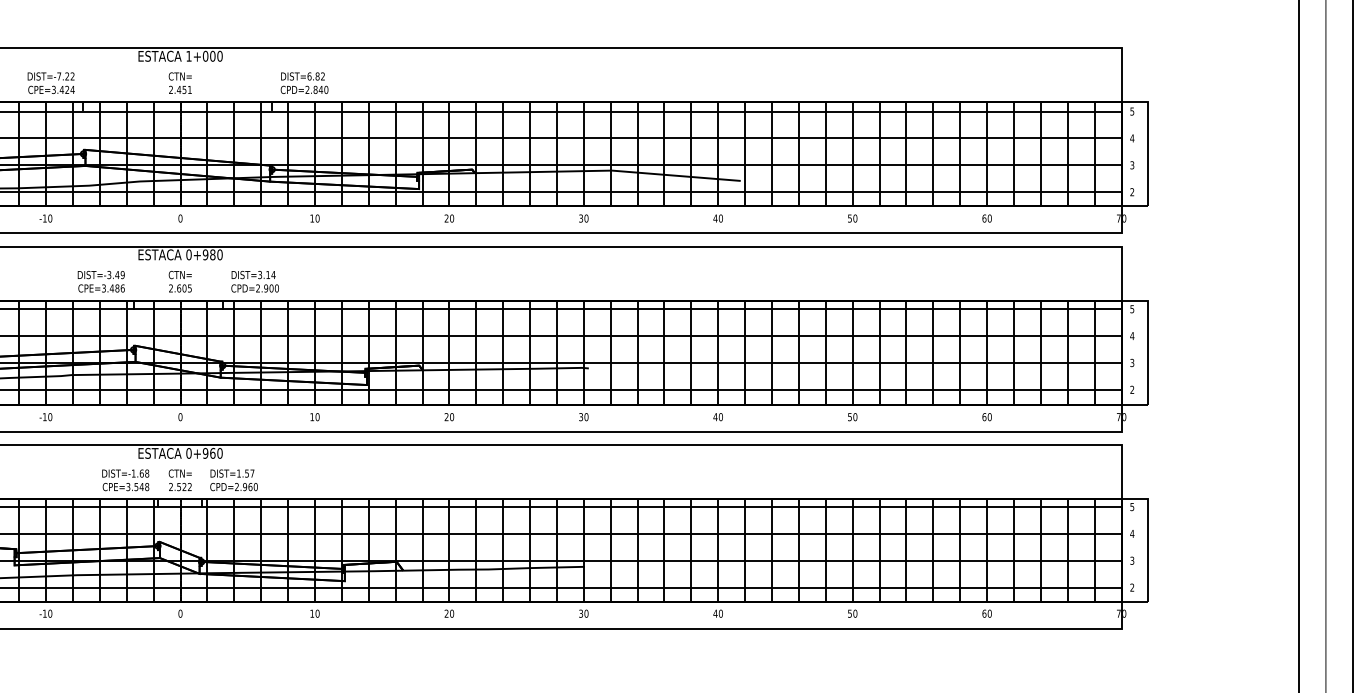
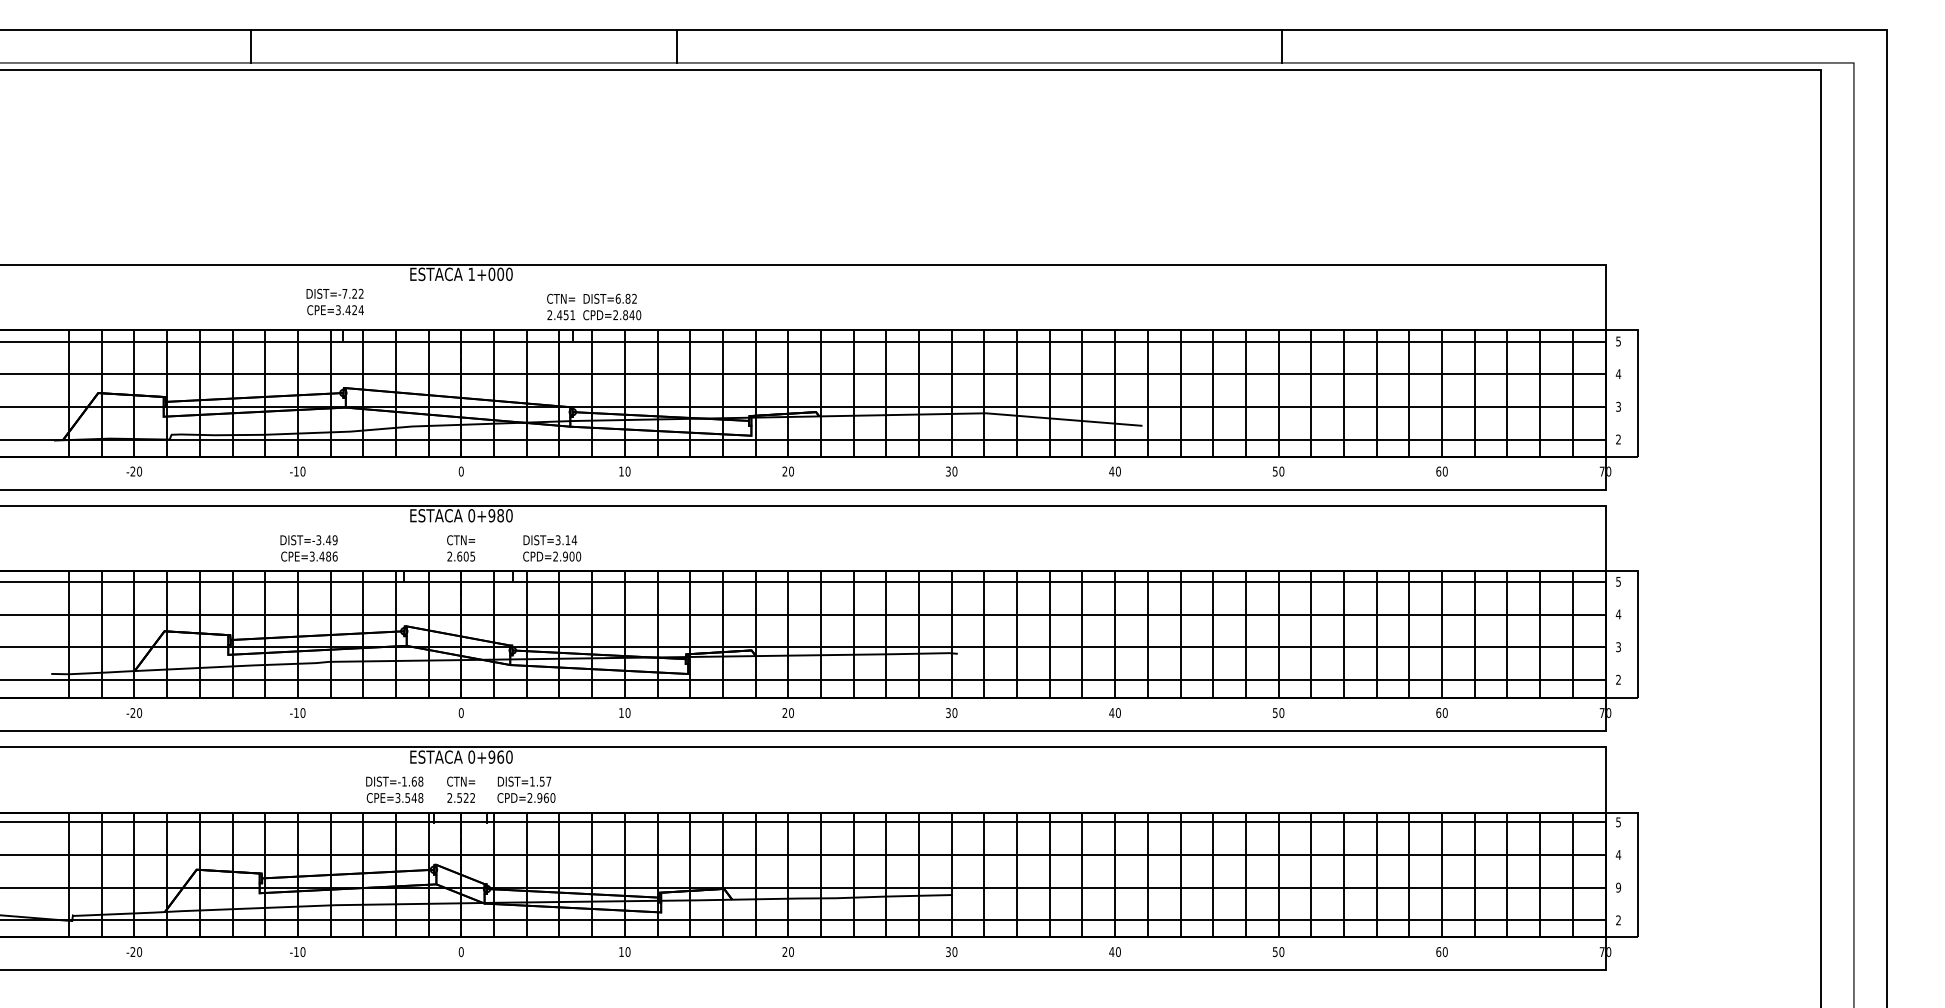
text: (50, 82) -> (334, 301), moved
text: (180, 82) -> (561, 306), moved
text: (100, 281) -> (308, 548), moved
text: (1132, 560) -> (1618, 887), 3 -> 9

